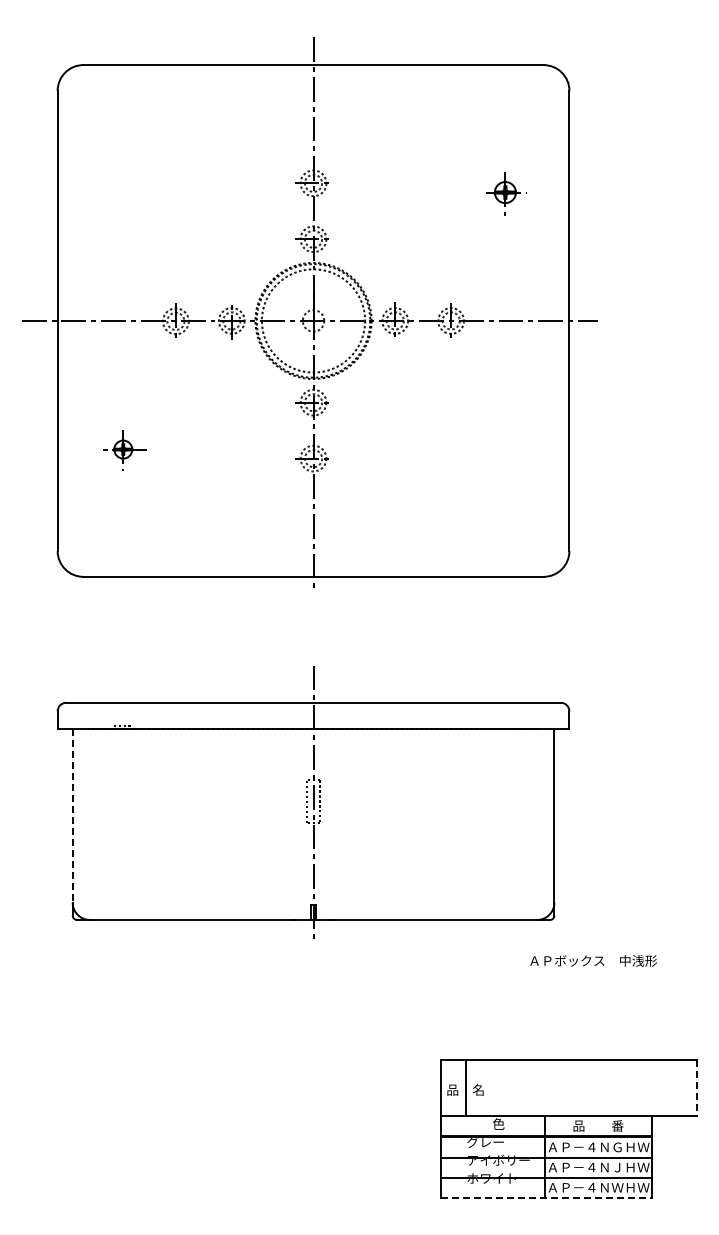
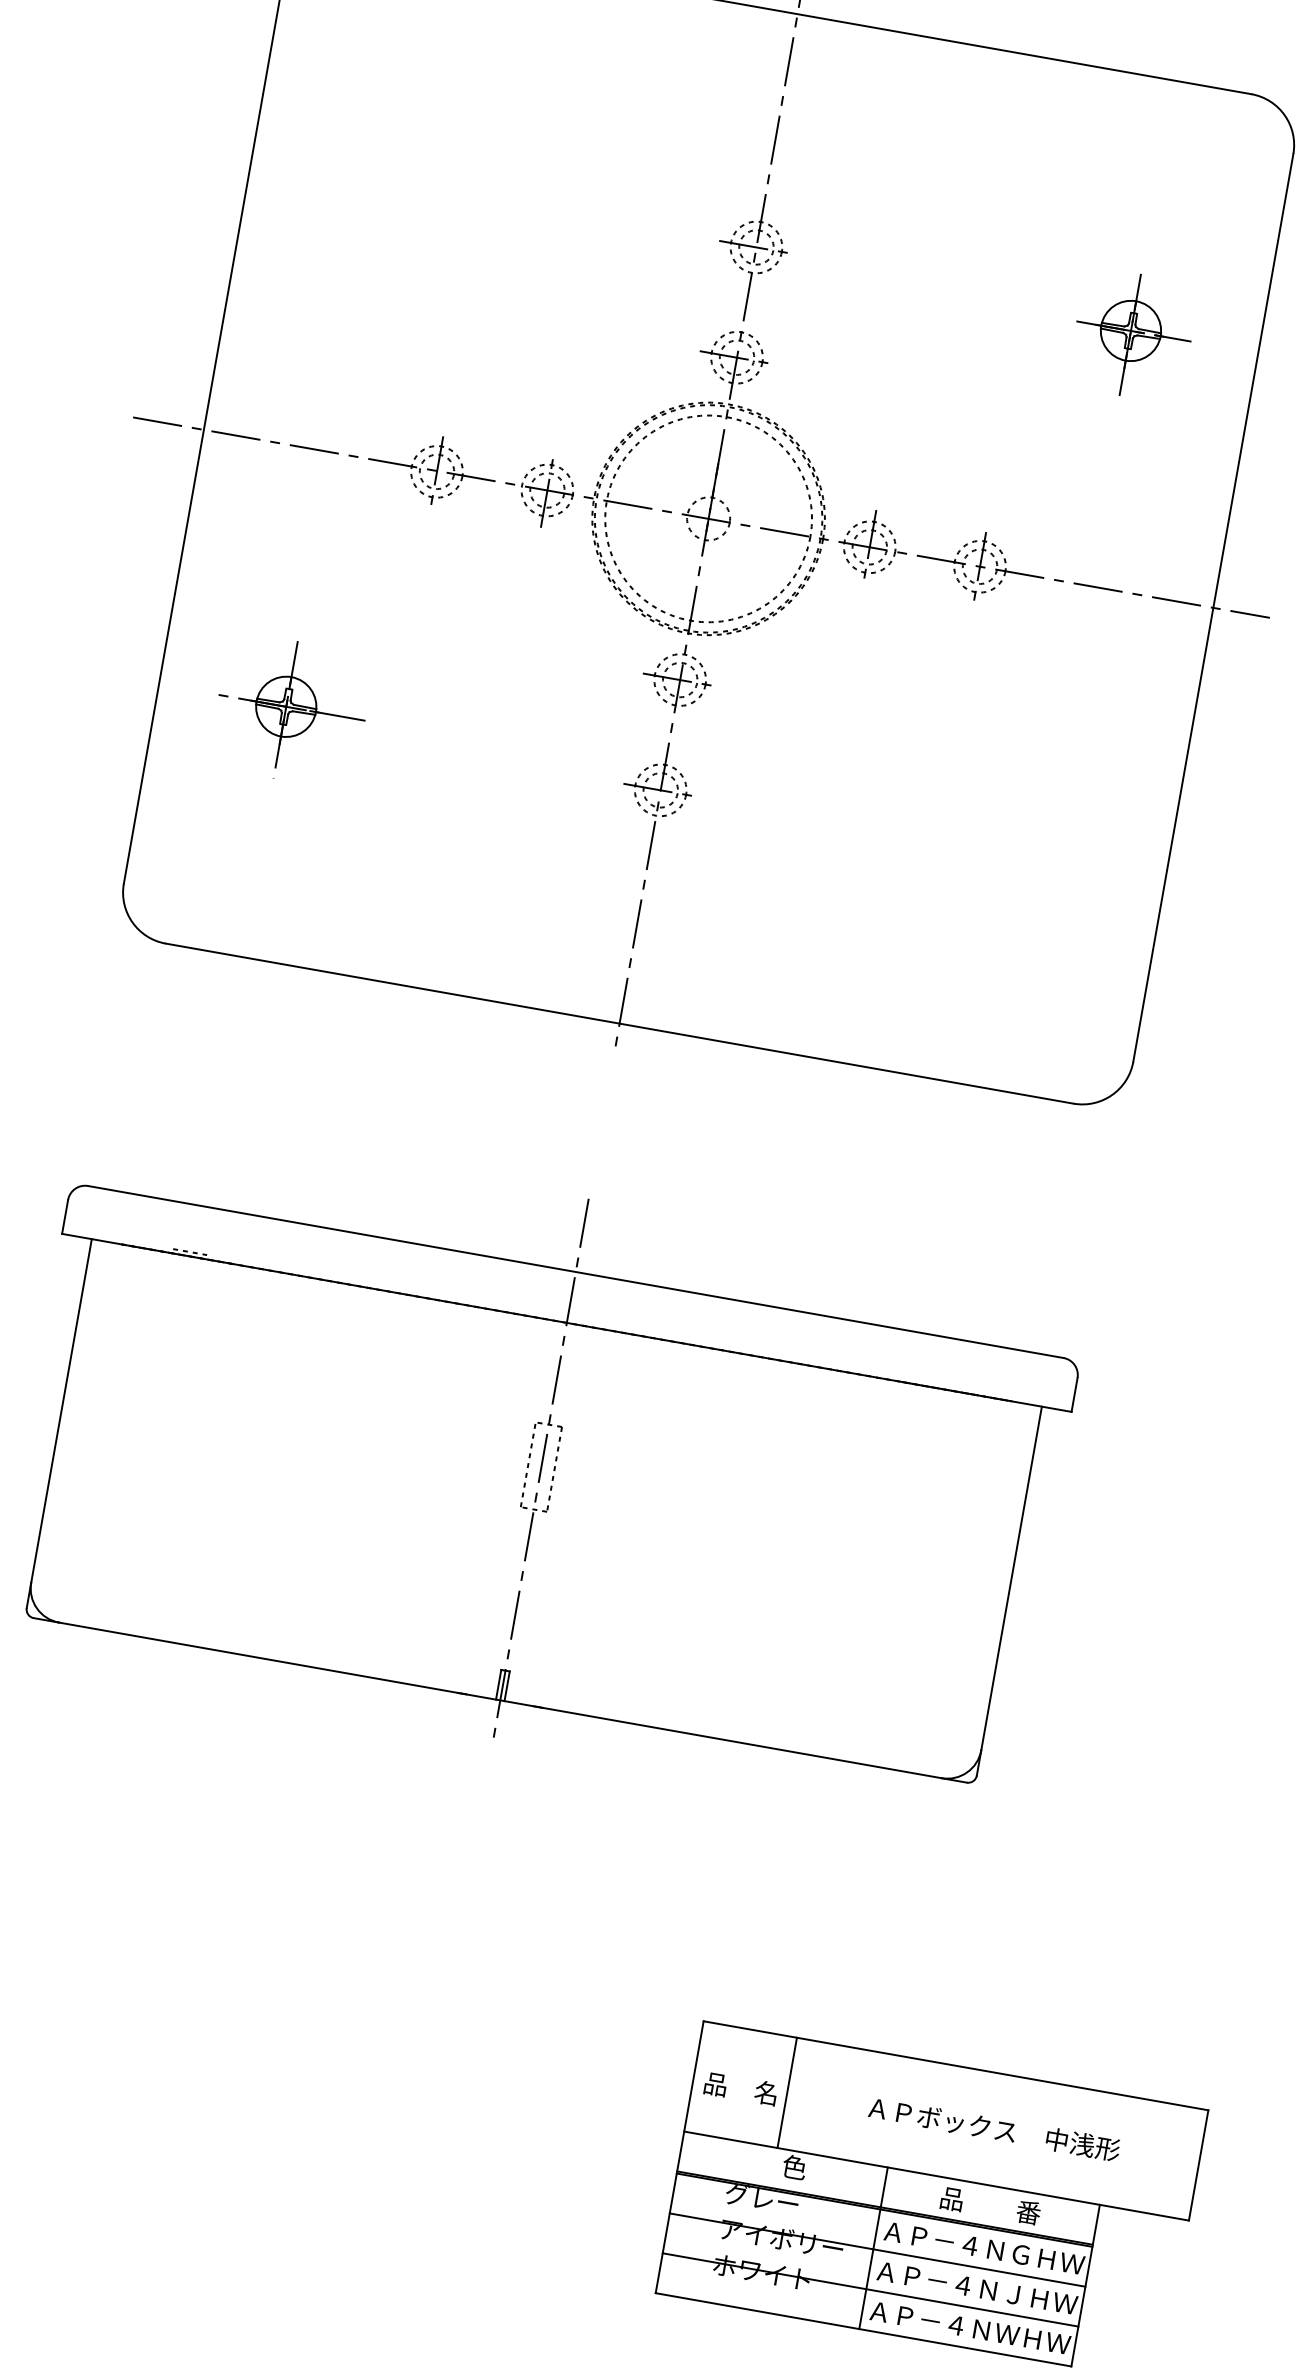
part: (506, 193) -> (1133, 334), size x1.43
part: (124, 448) -> (291, 704), size x1.67
line: (72, 816) -> (60, 1412), dashed -> solid
text: (593, 960) -> (994, 2128), moved
line: (465, 1088) -> (786, 2093), moved
line: (697, 1088) -> (1199, 2166), dashed -> solid
line: (547, 1197) -> (865, 2329), dashed -> solid

